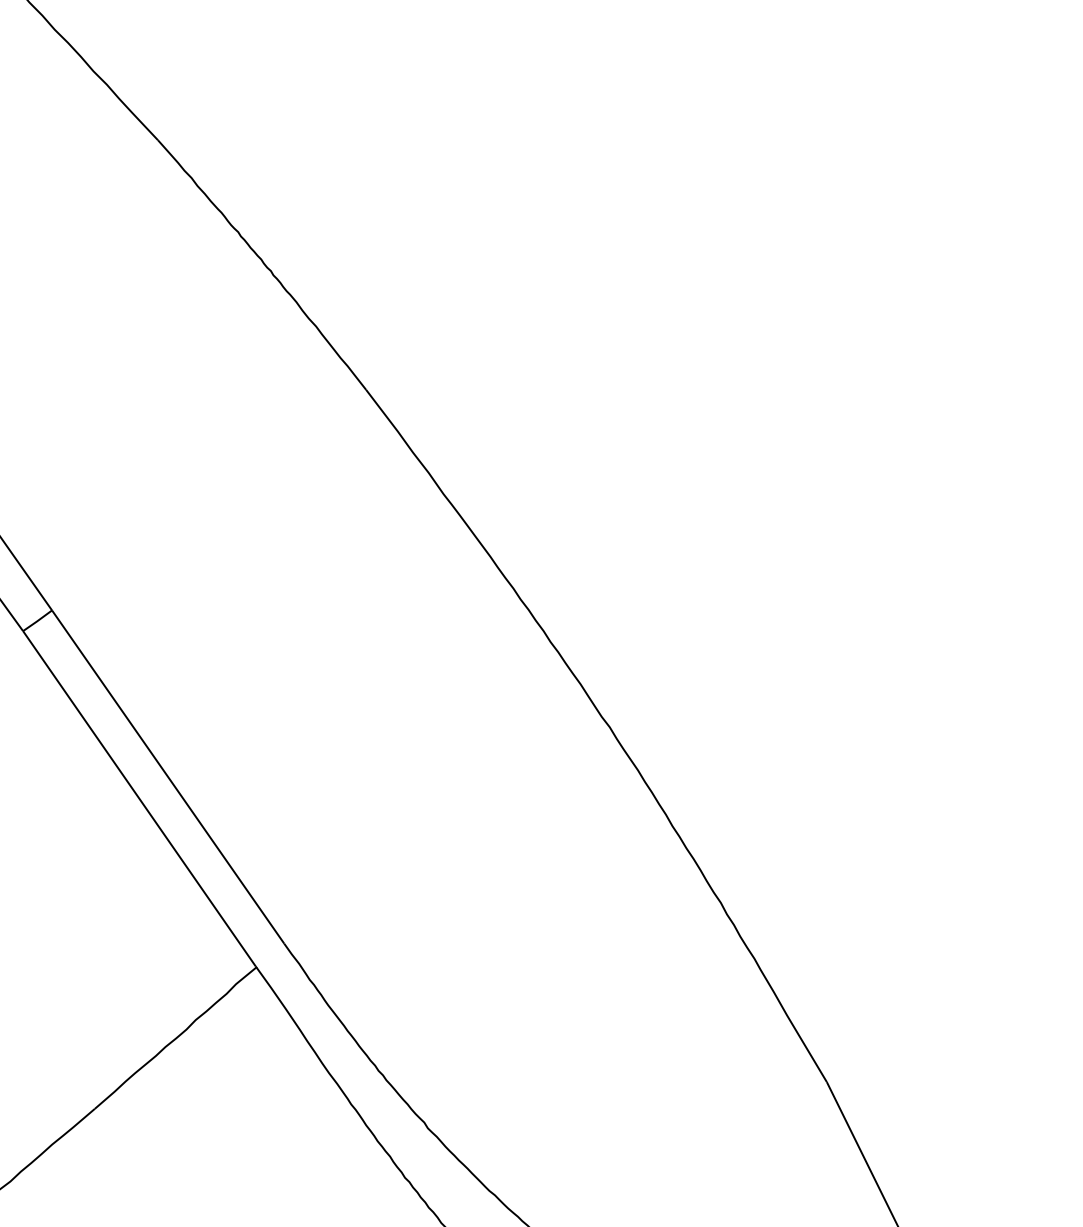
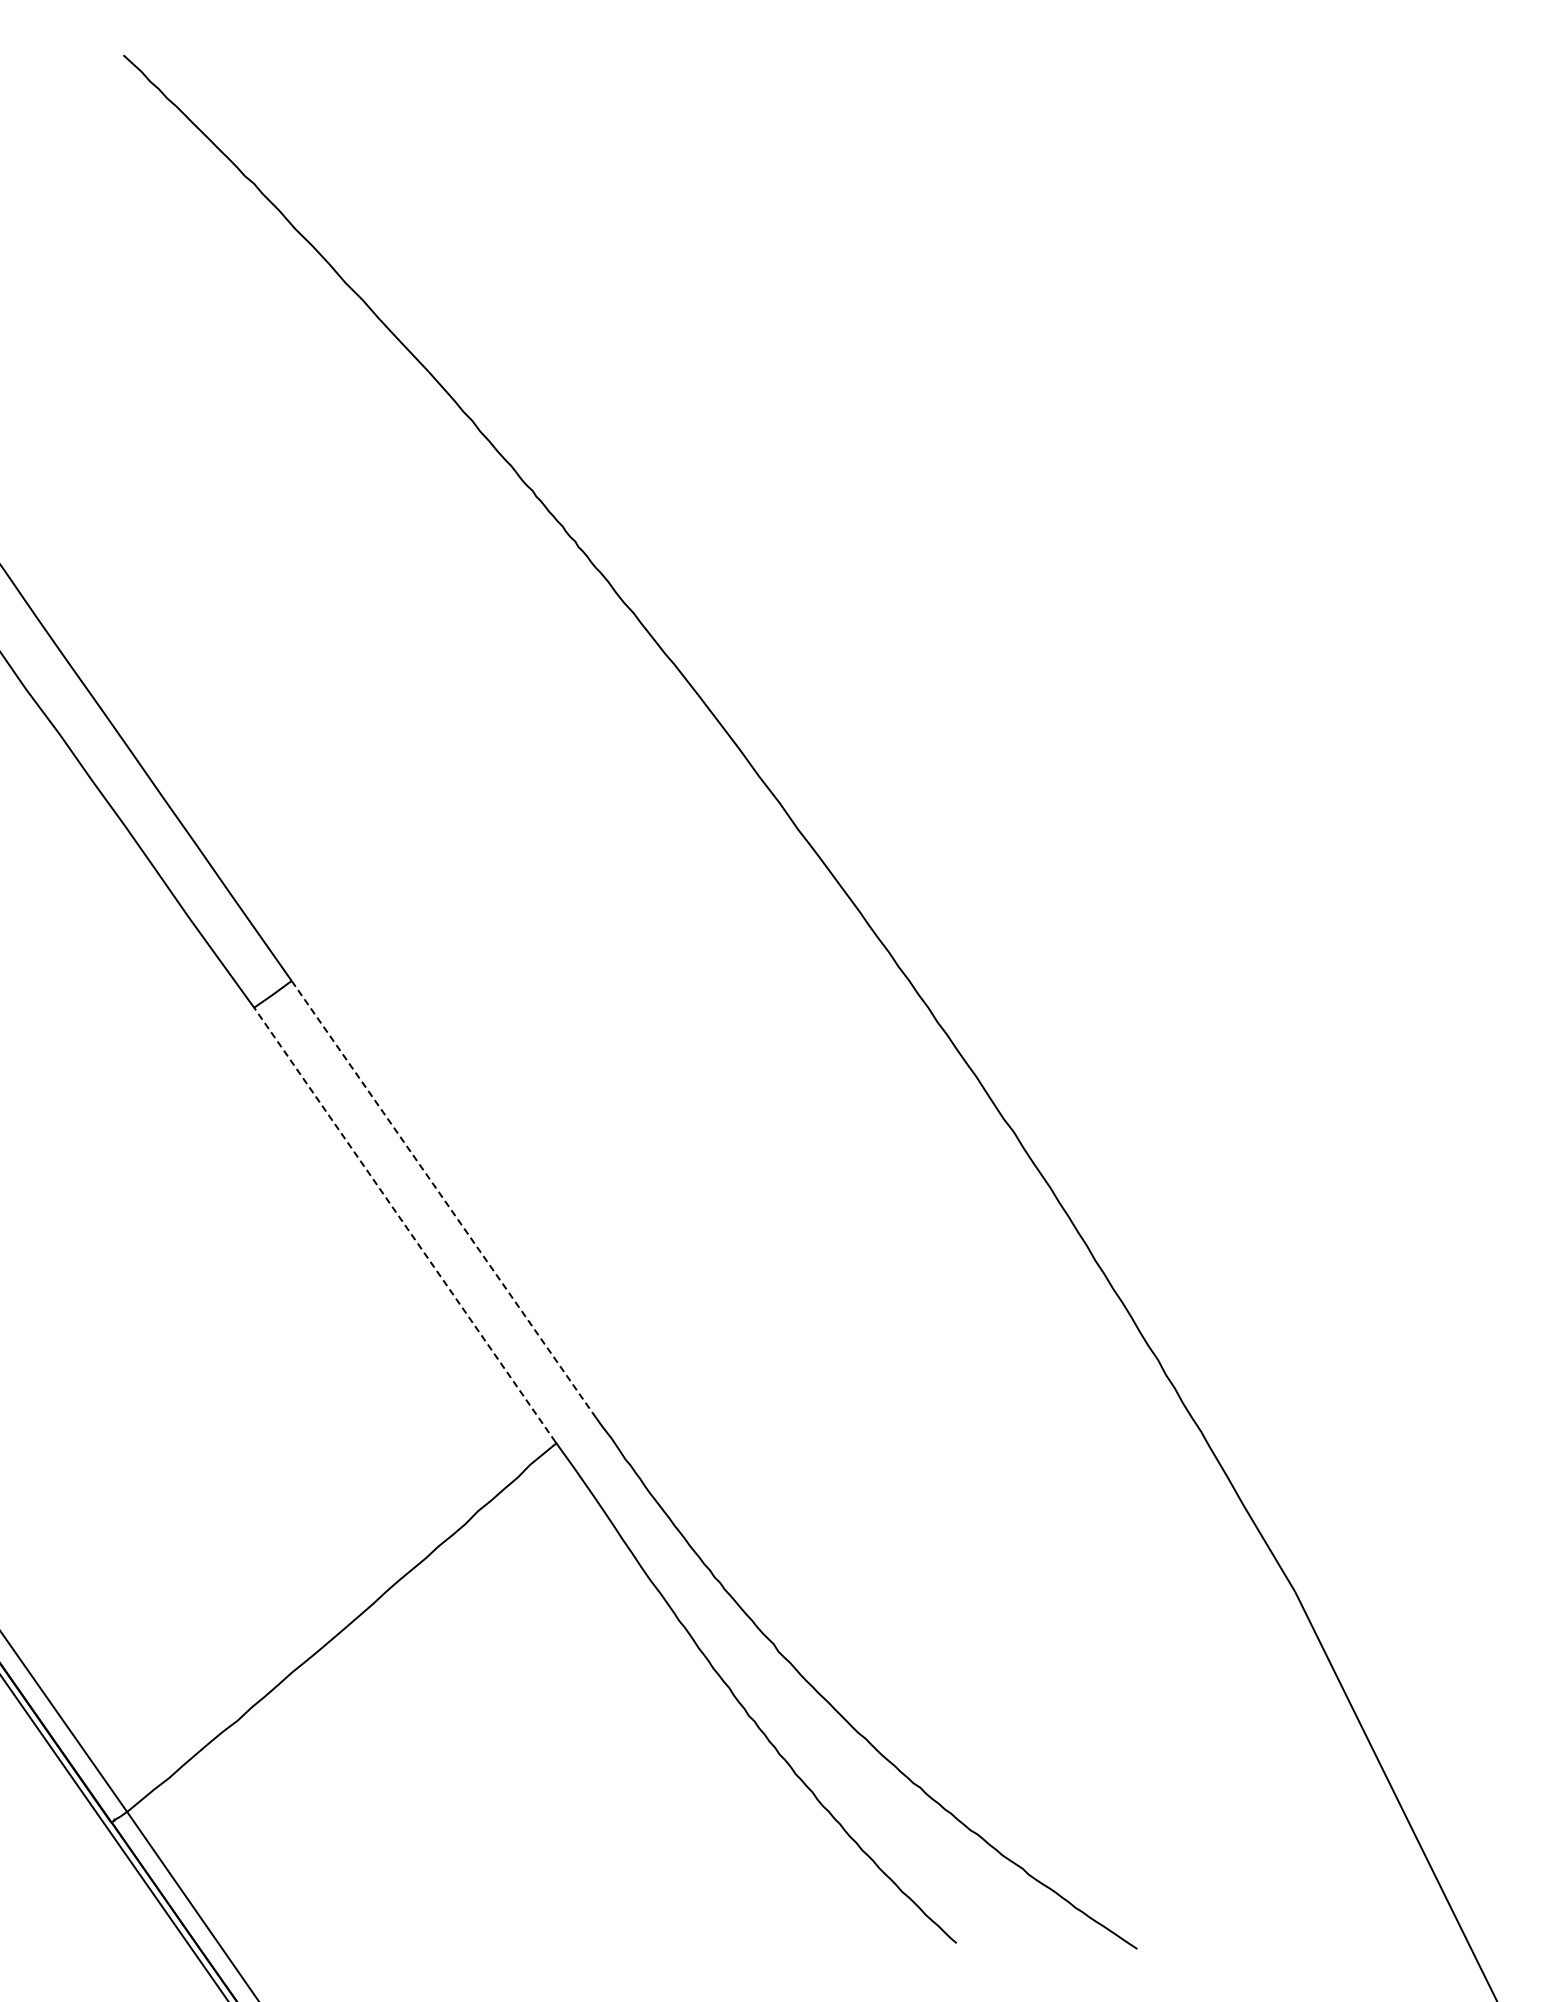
line: (168, 776) -> (442, 1196), solid -> dashed
line: (139, 798) -> (404, 1224), solid -> dashed

